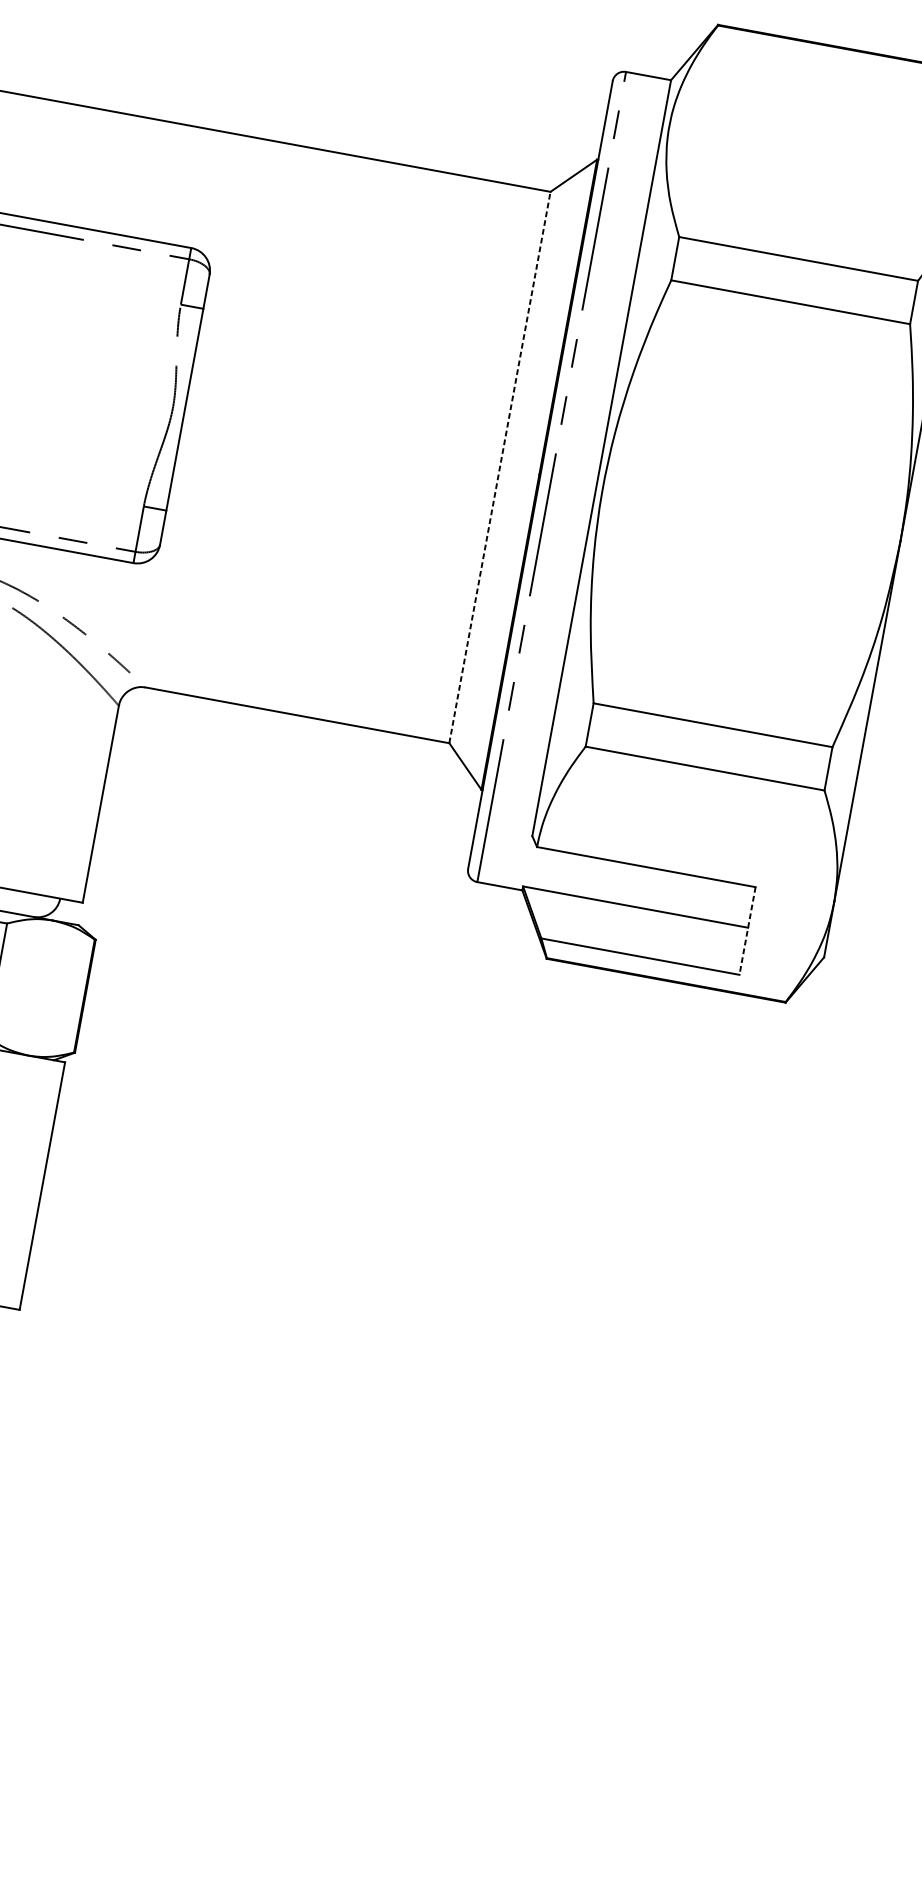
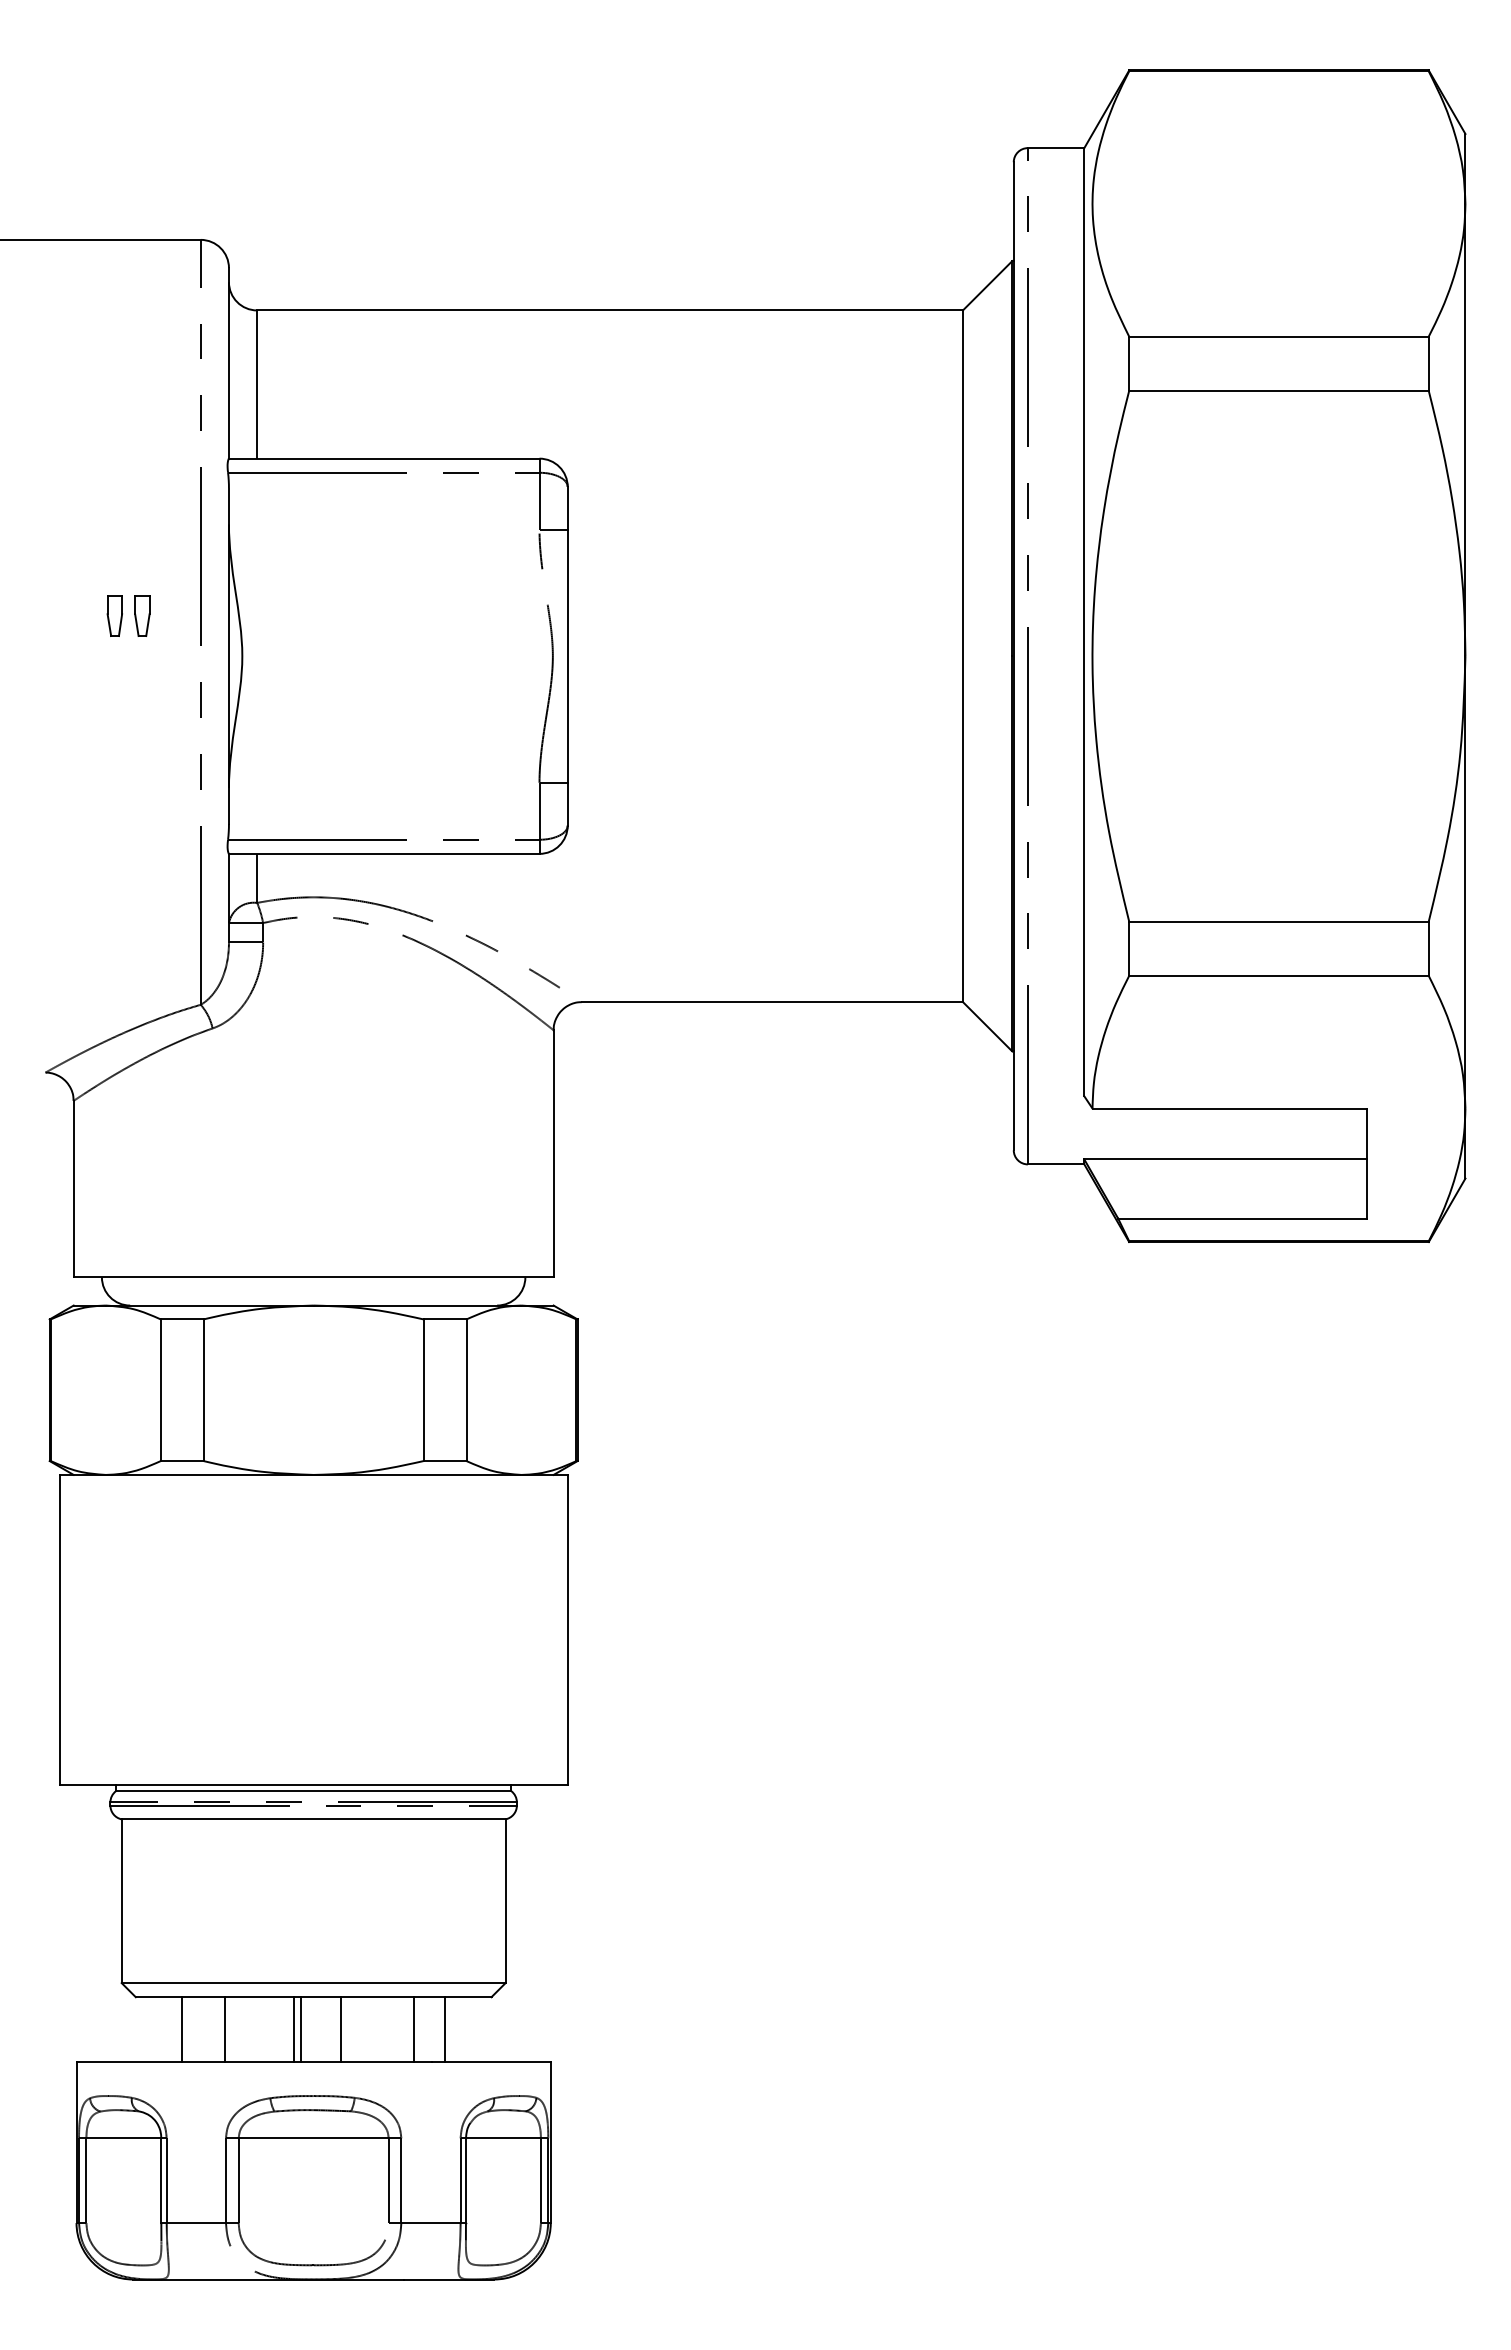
line: (499, 467) -> (962, 656), dashed -> solid
line: (747, 931) -> (1366, 1164), dashed -> solid

